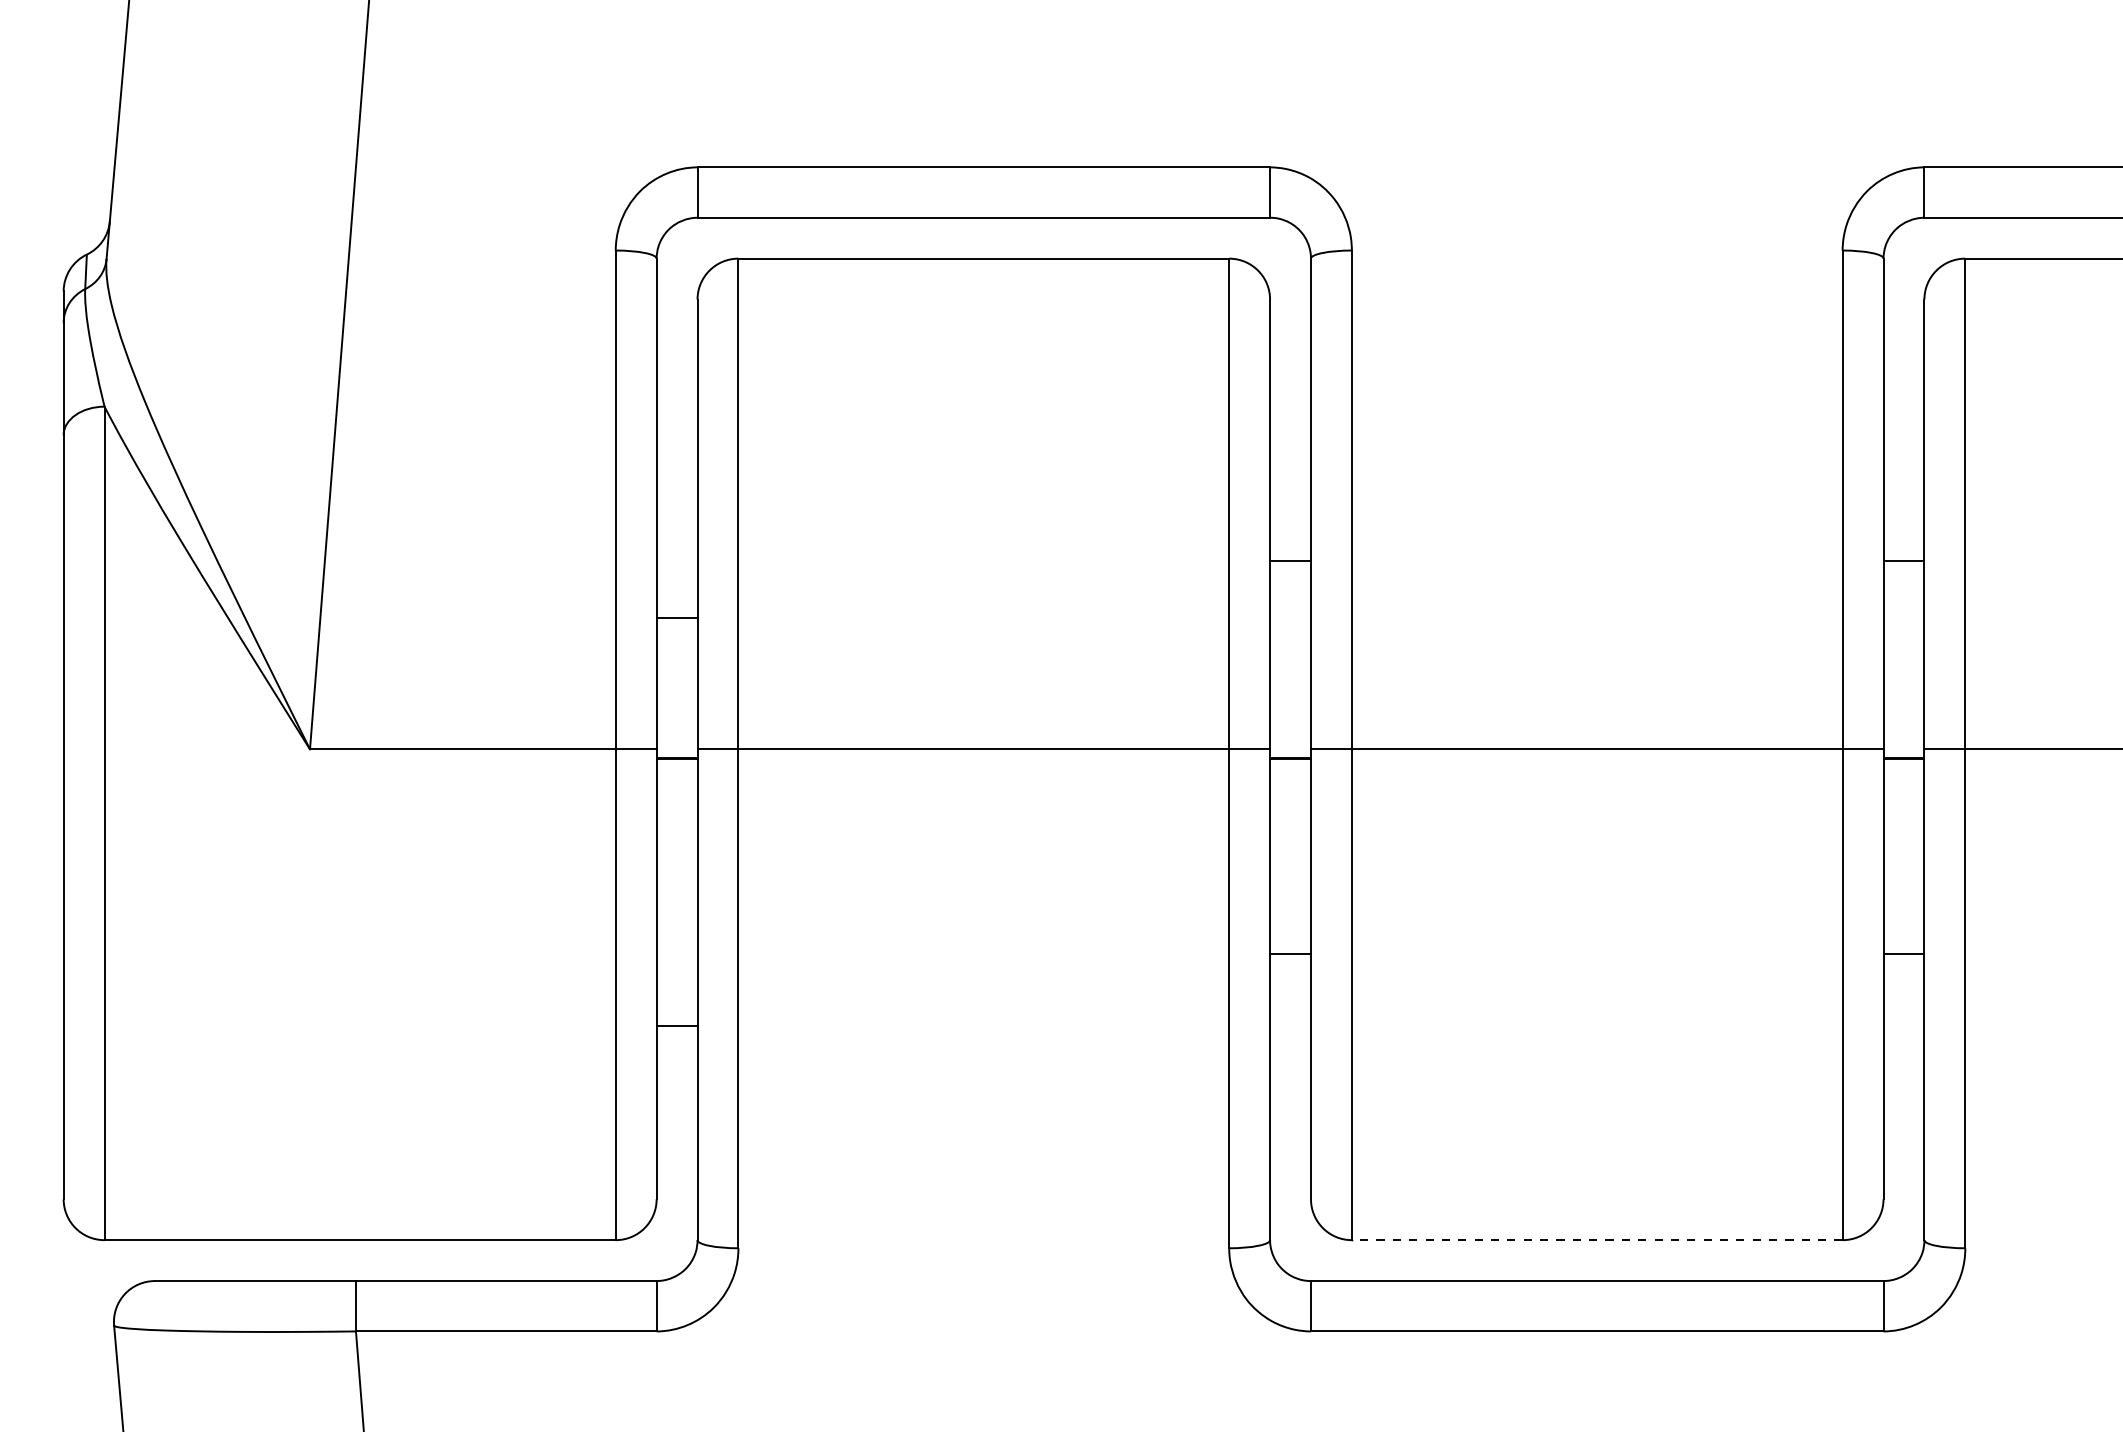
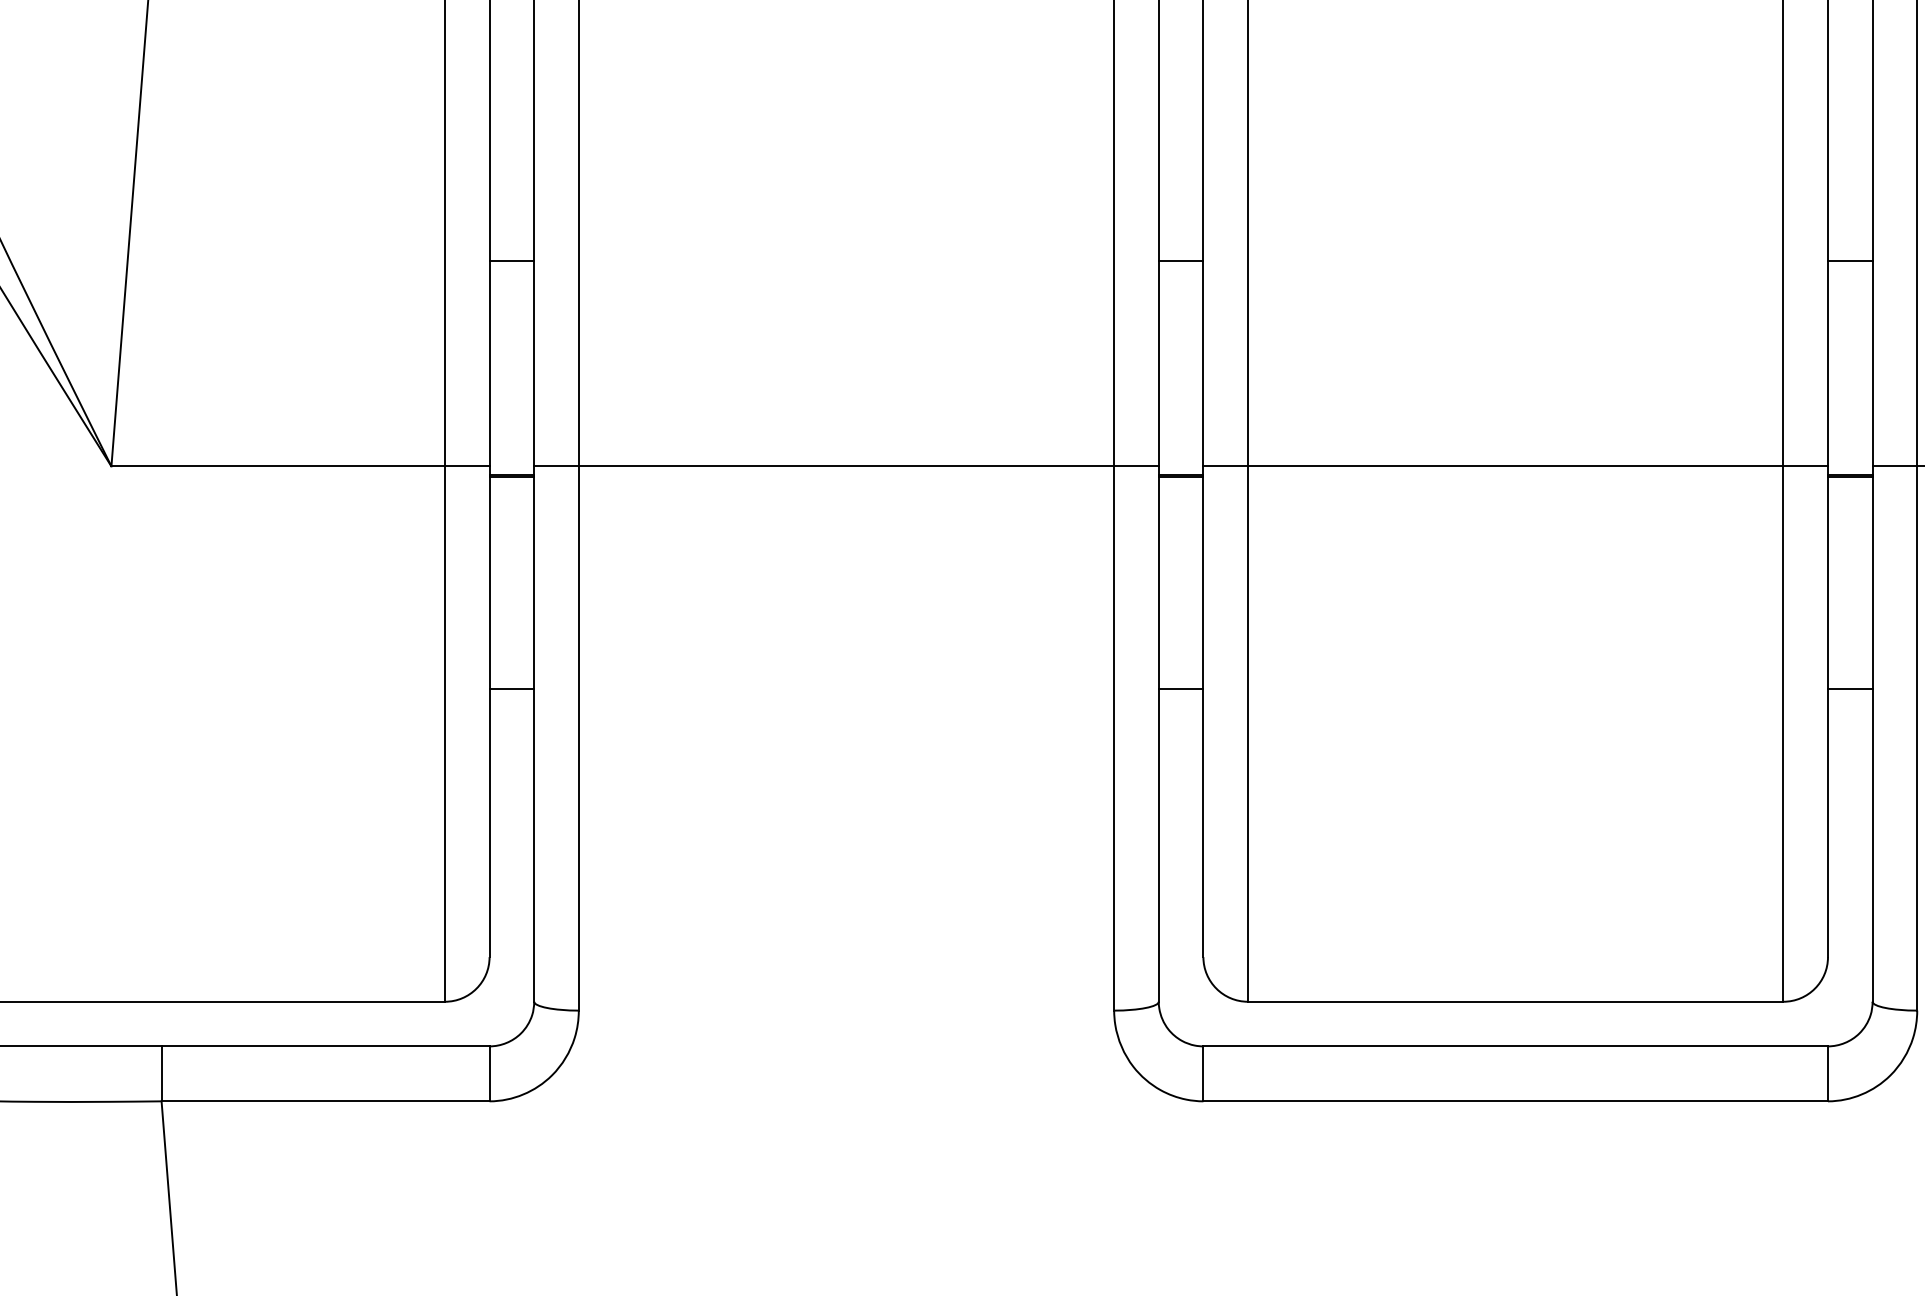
line: (676, 618) -> (511, 261), moved
line: (676, 1025) -> (511, 689), moved
line: (1596, 1240) -> (1514, 1002), dashed -> solid

